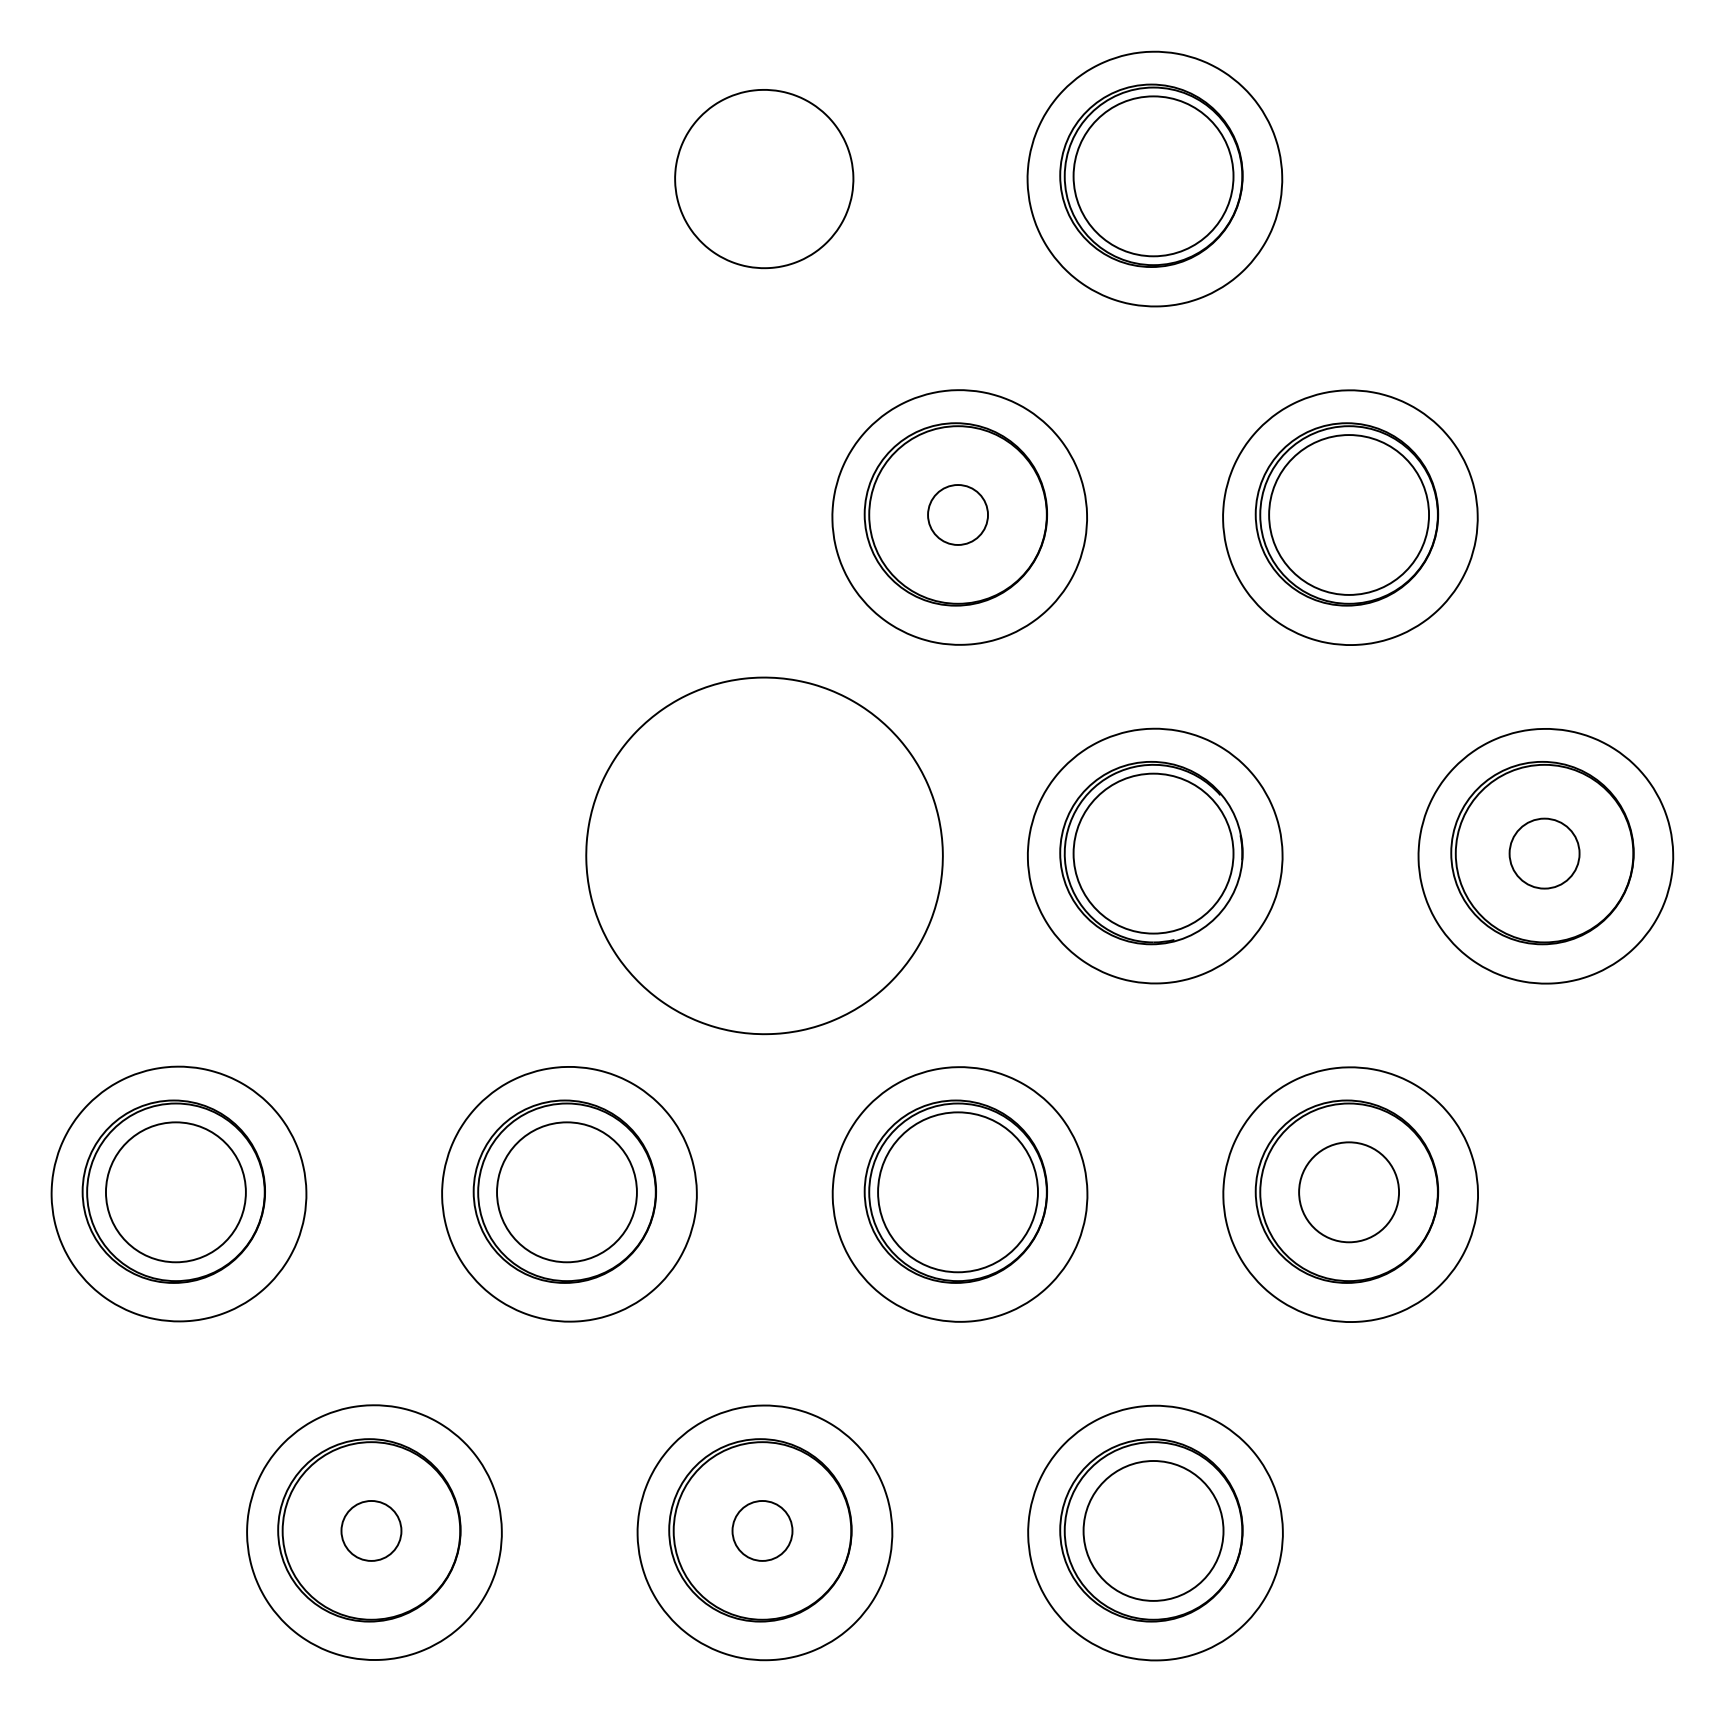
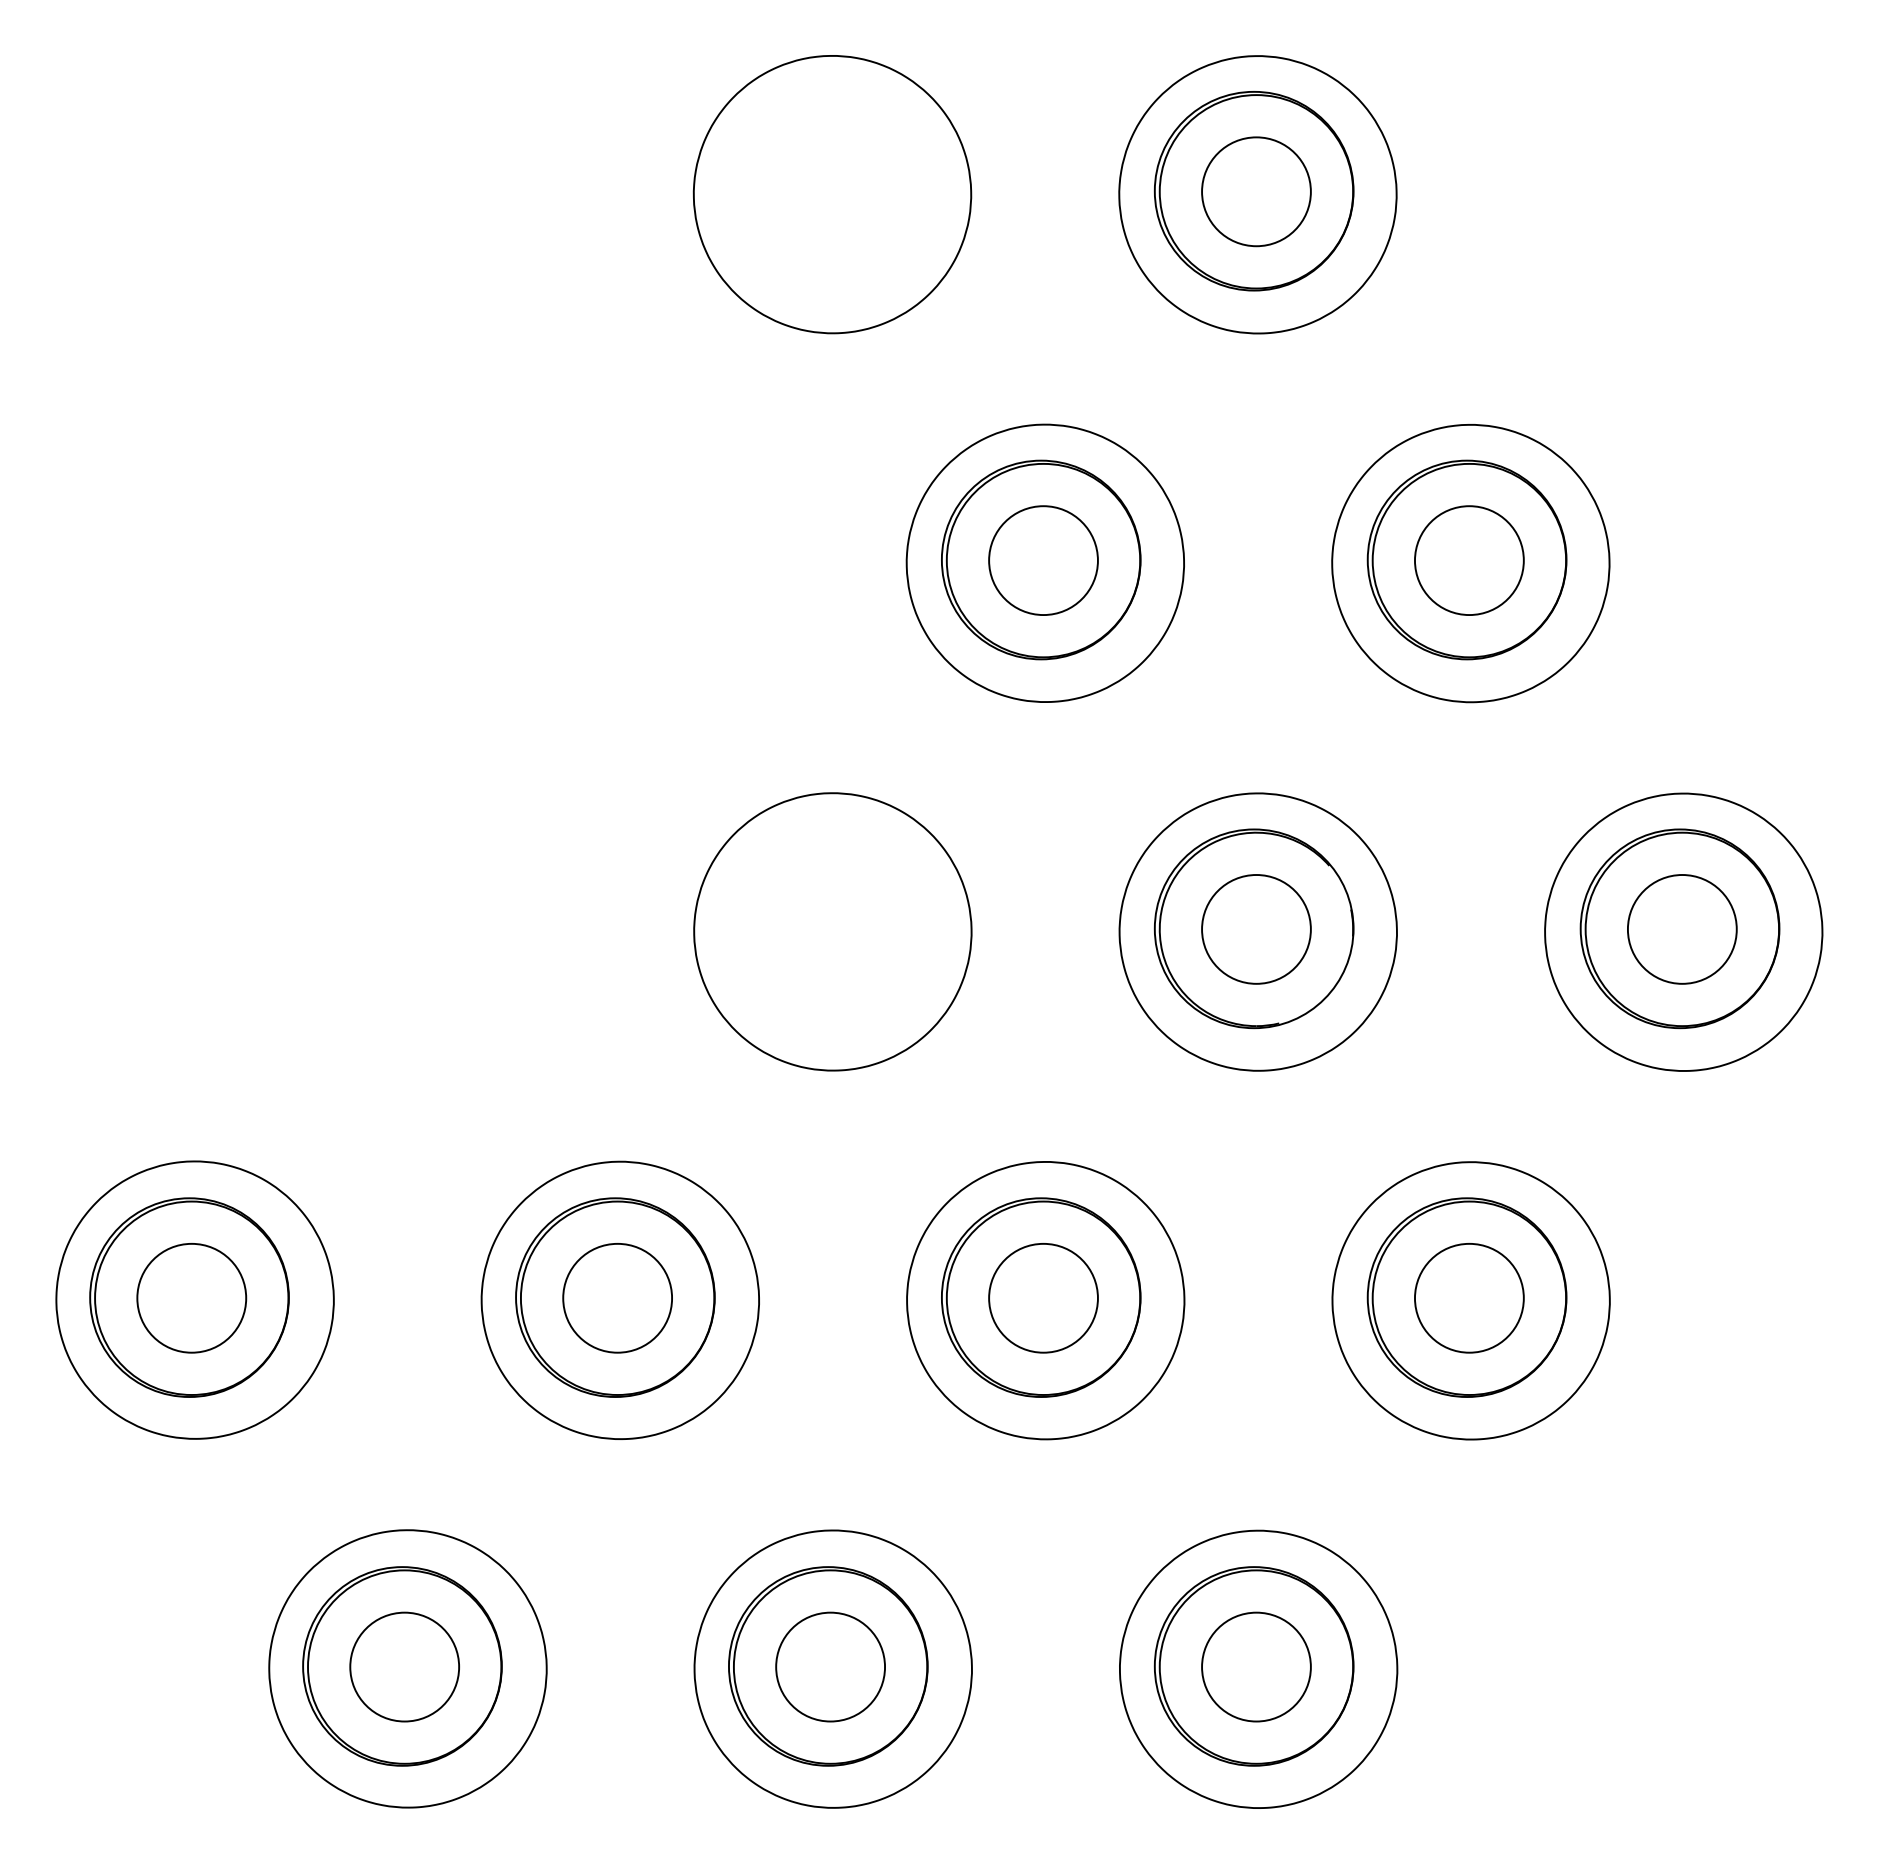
circle: (1153, 176) -> (1256, 191), size x0.62
part: (764, 178) -> (832, 194), size x1.43
circle: (957, 514) -> (1043, 560), size x1.67
circle: (1348, 514) -> (1468, 560), size x0.62
circle: (1153, 853) -> (1256, 929), size x0.62
circle: (1543, 853) -> (1681, 929), size x1.43
part: (764, 855) -> (832, 931), size x0.71
circle: (175, 1191) -> (191, 1297), size x0.71
circle: (566, 1191) -> (617, 1297), size x0.71
circle: (957, 1191) -> (1043, 1297), size x0.62
circle: (371, 1530) -> (404, 1666), size x1.67
circle: (762, 1530) -> (830, 1666), size x1.67
circle: (1153, 1530) -> (1256, 1666), size x0.71

